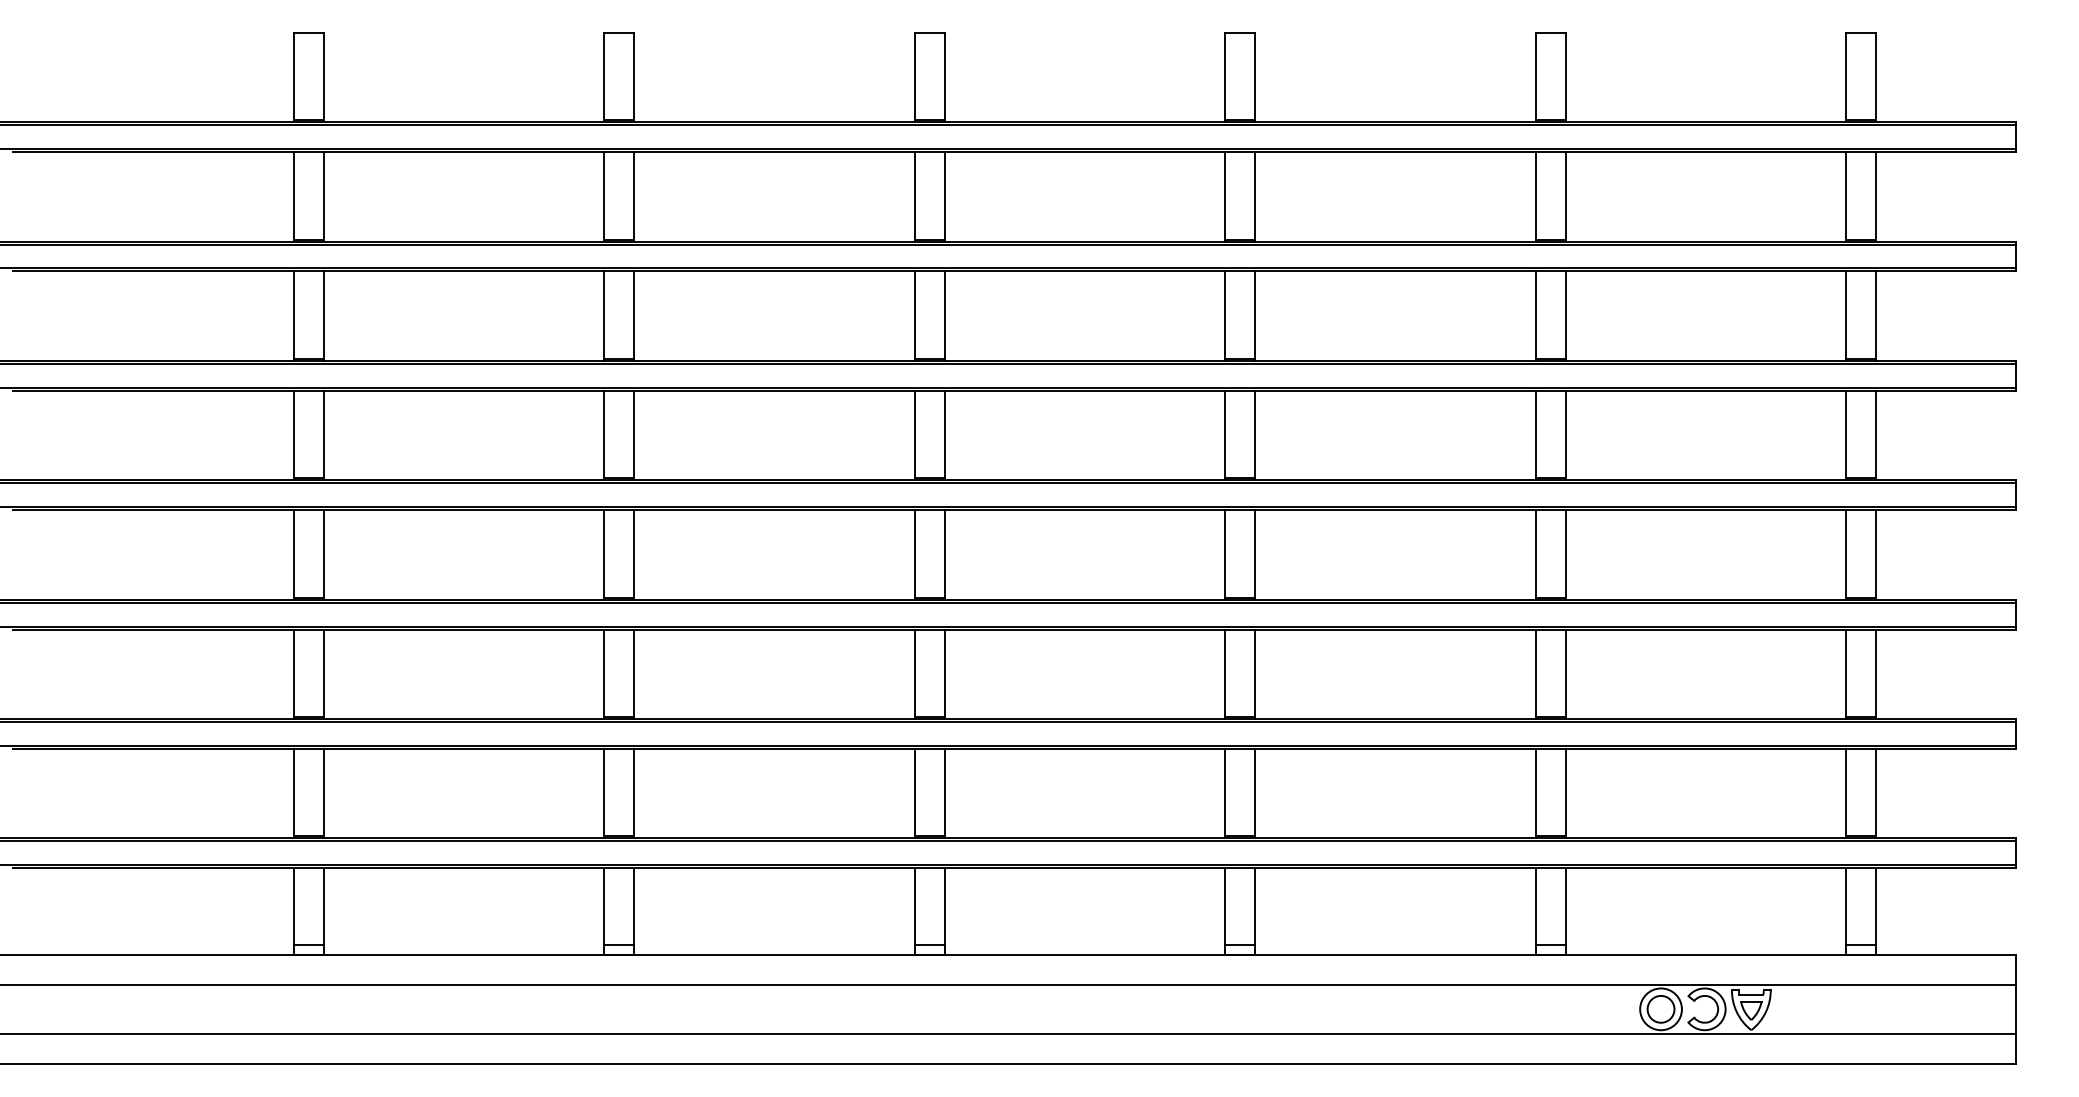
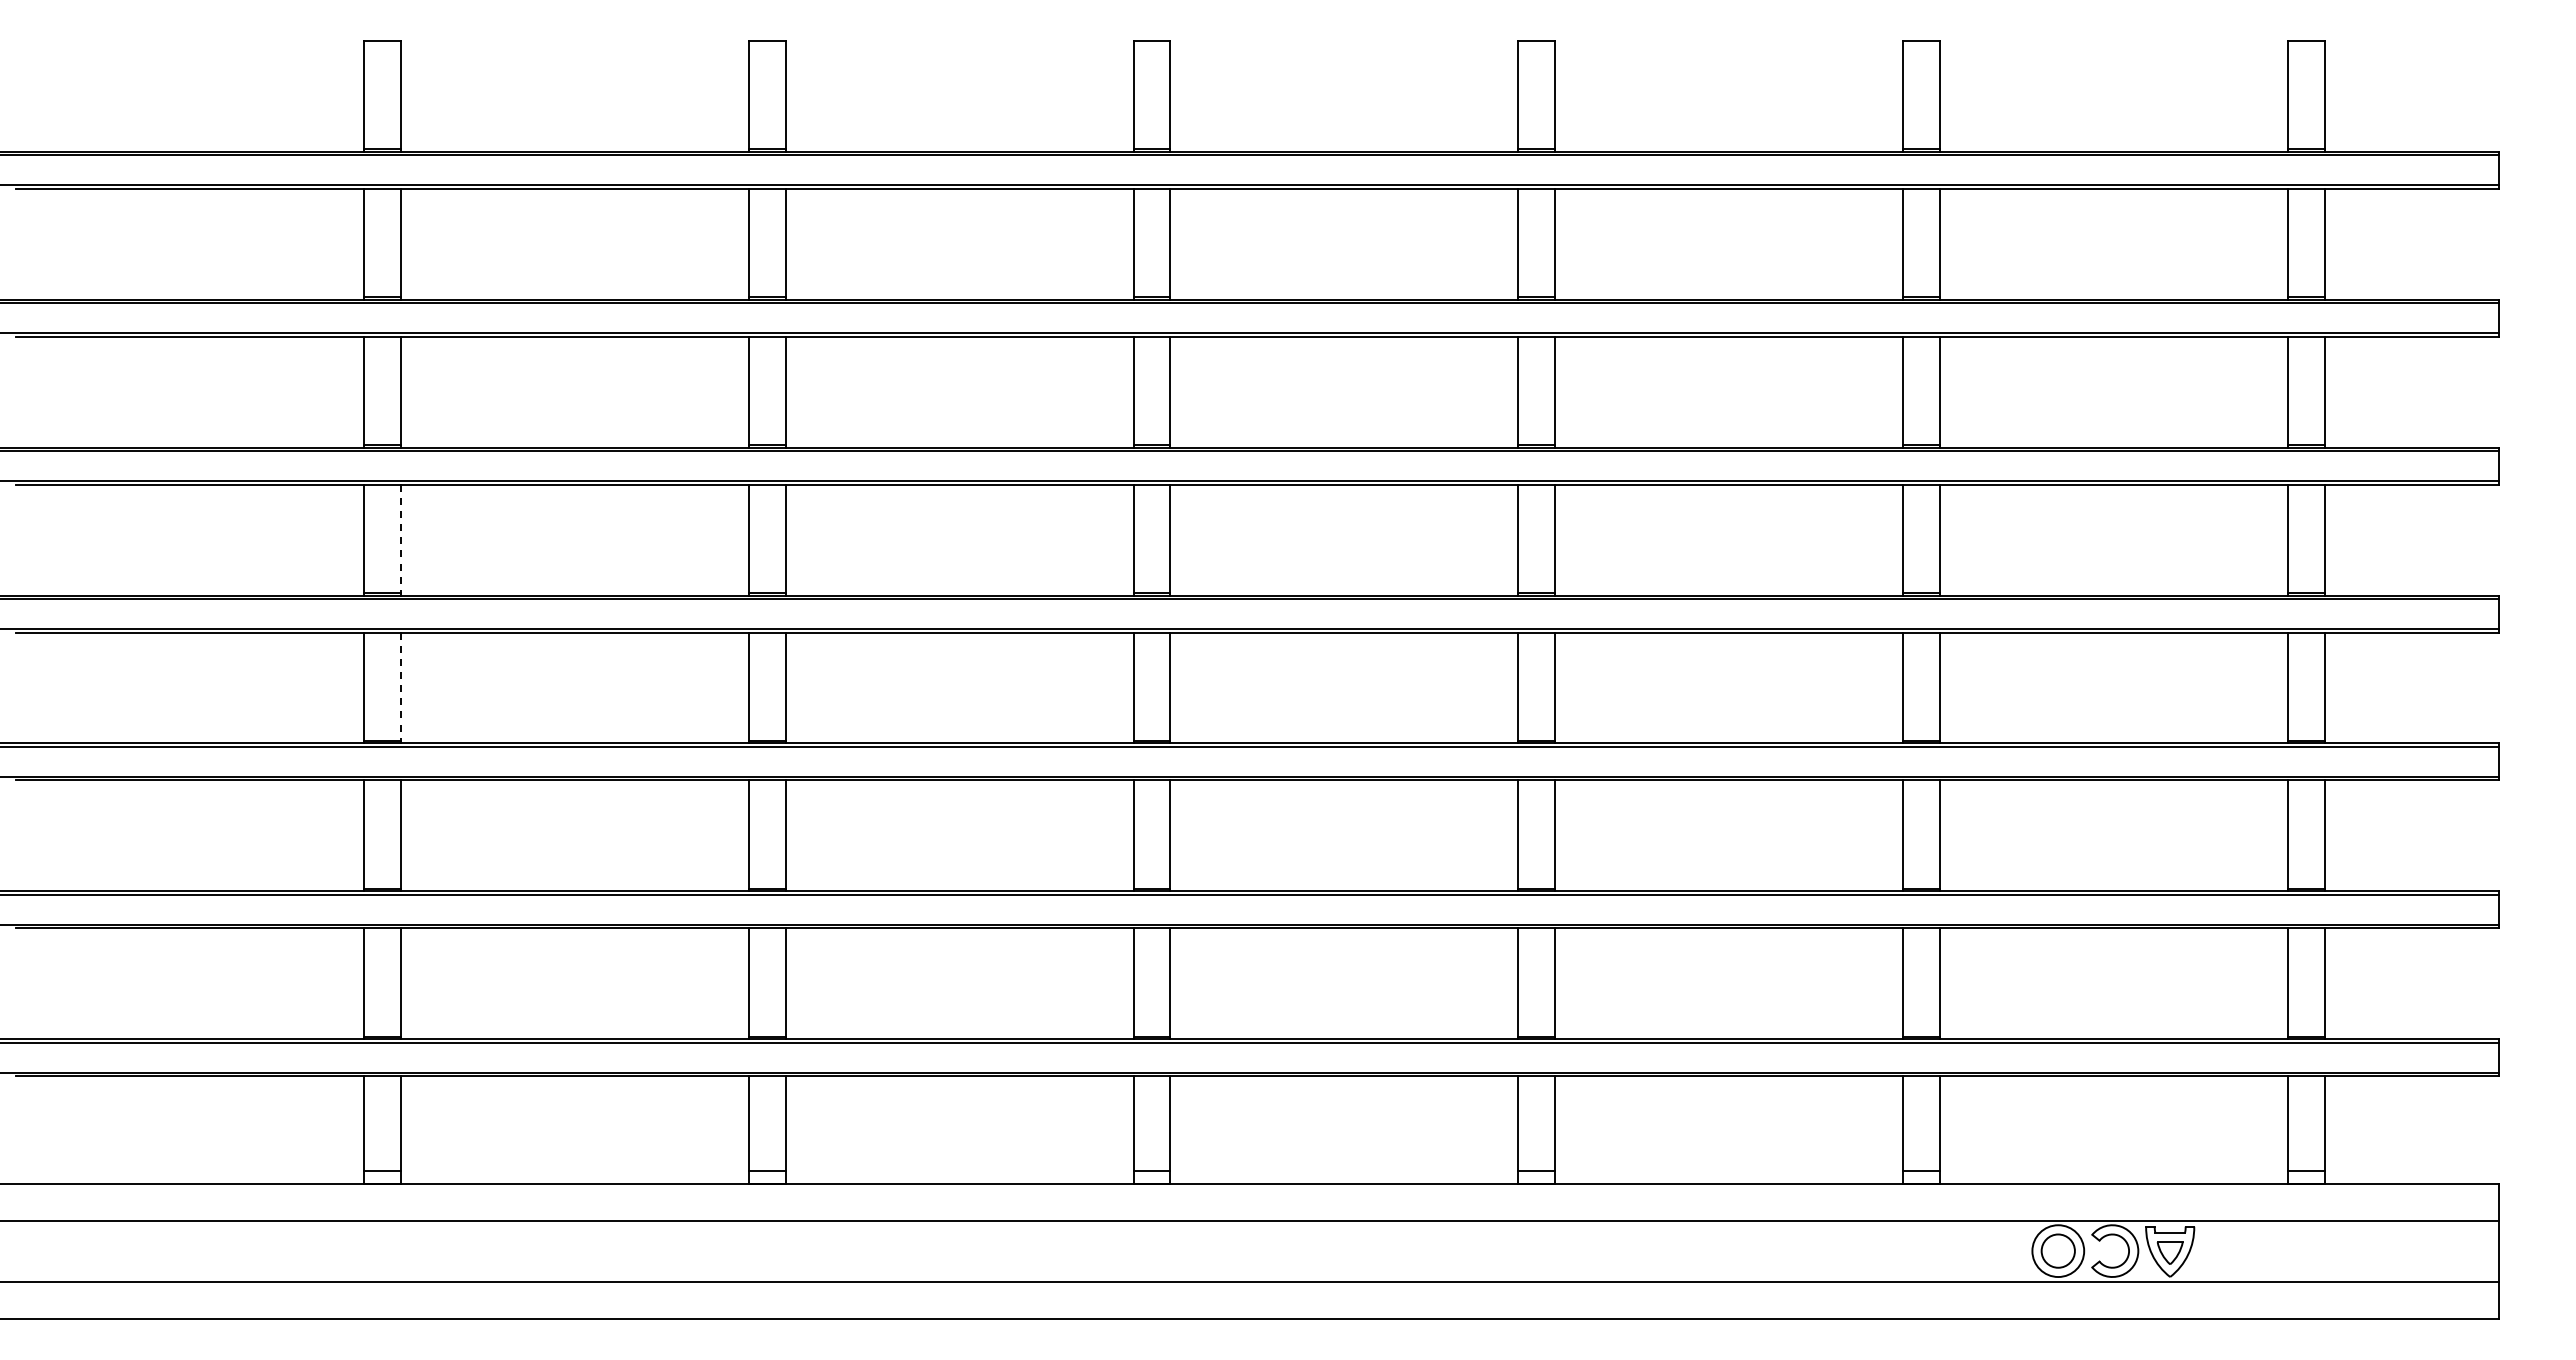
line: (323, 435) -> (400, 539), solid -> dashed
line: (323, 554) -> (400, 687), solid -> dashed

